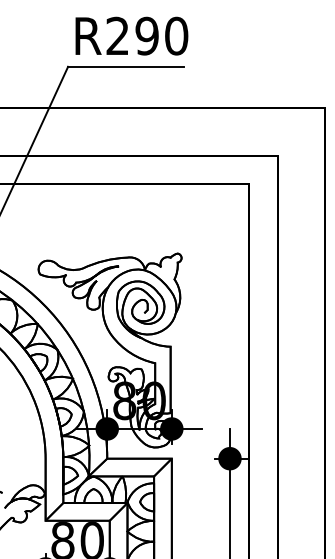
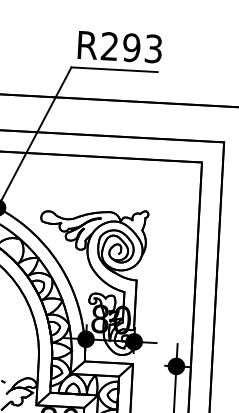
text: (176, 35) -> (153, 48), R290 -> R293

